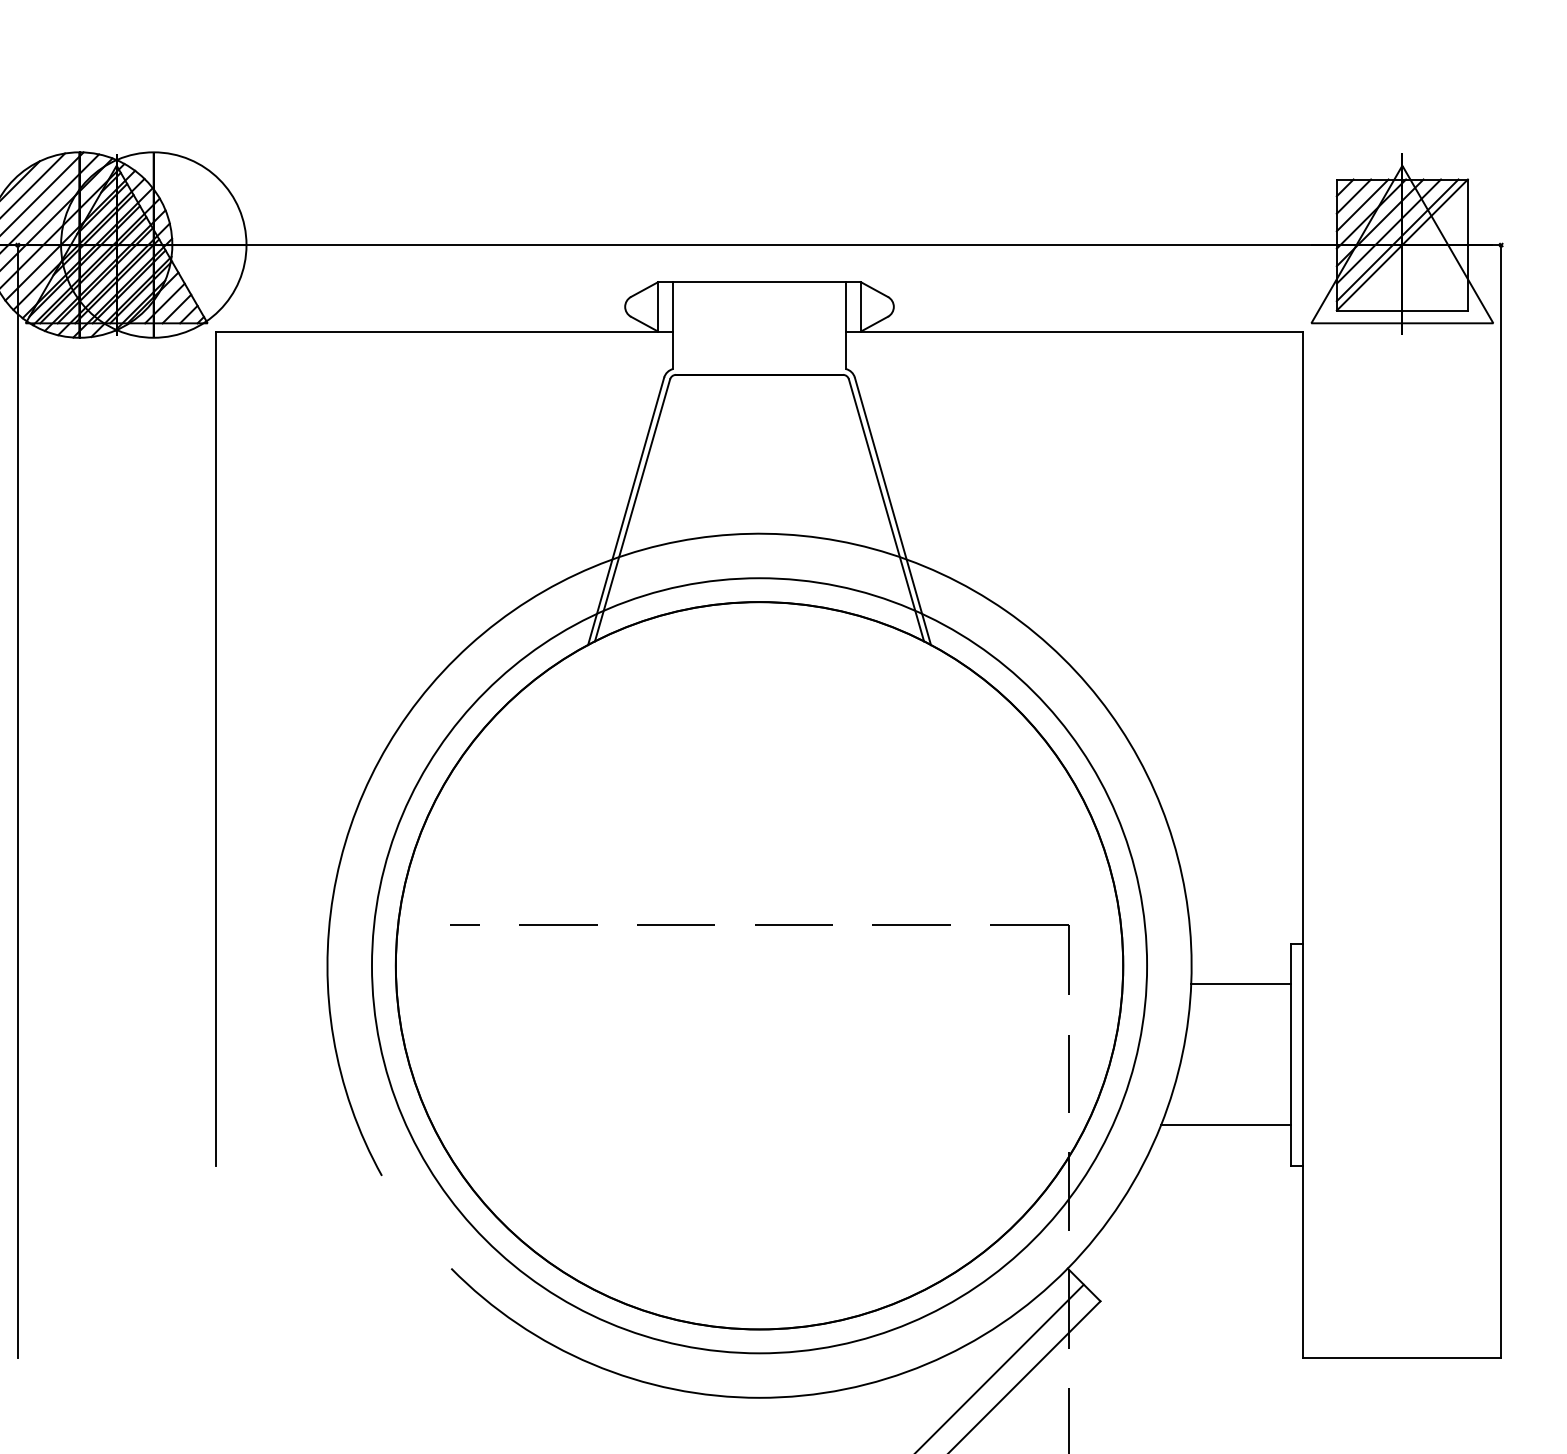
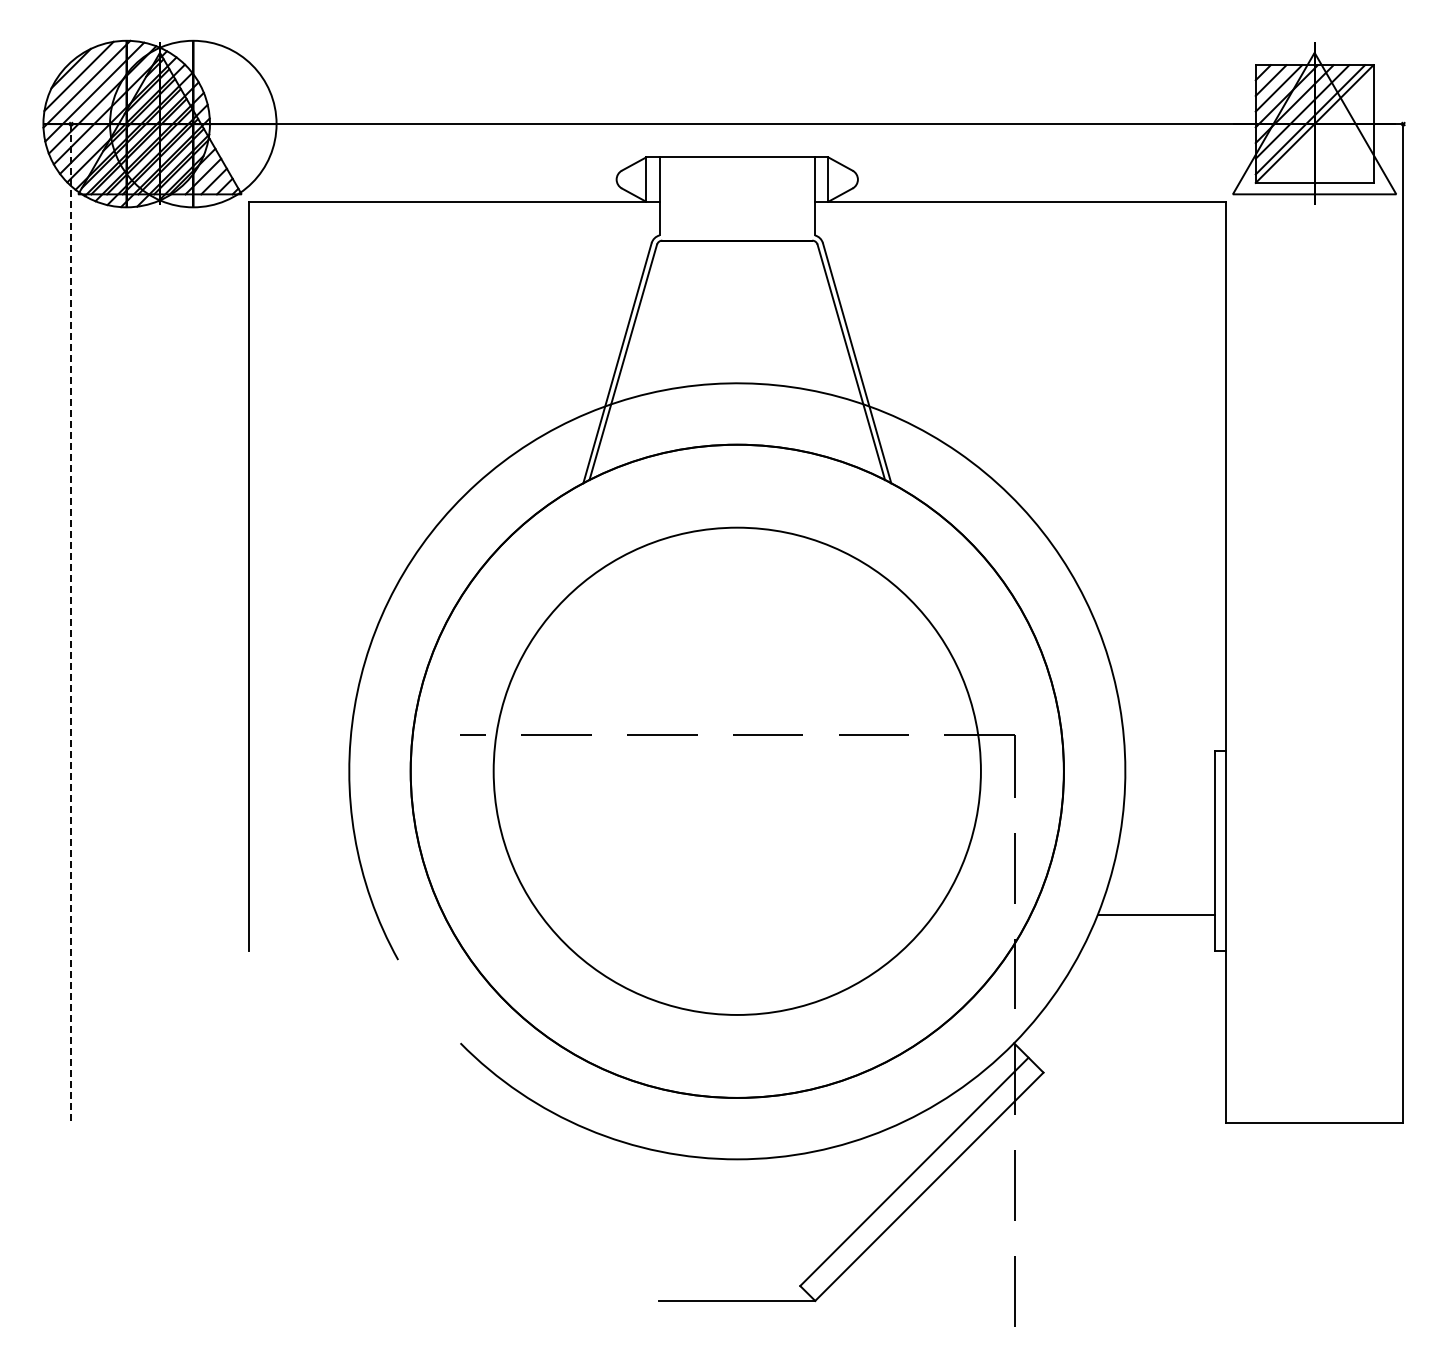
line: (18, 801) -> (71, 623), solid -> dashed
circle: (759, 965) -> (737, 771), size x0.7
line: (1240, 983) -> (1169, 787), removed

